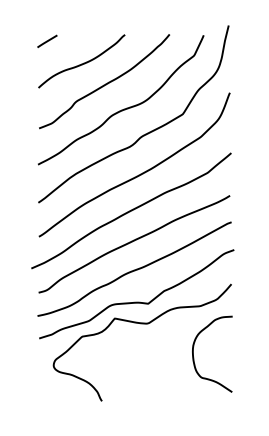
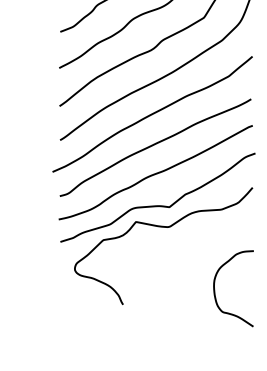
curve: (194, 357) -> (215, 291), moved

